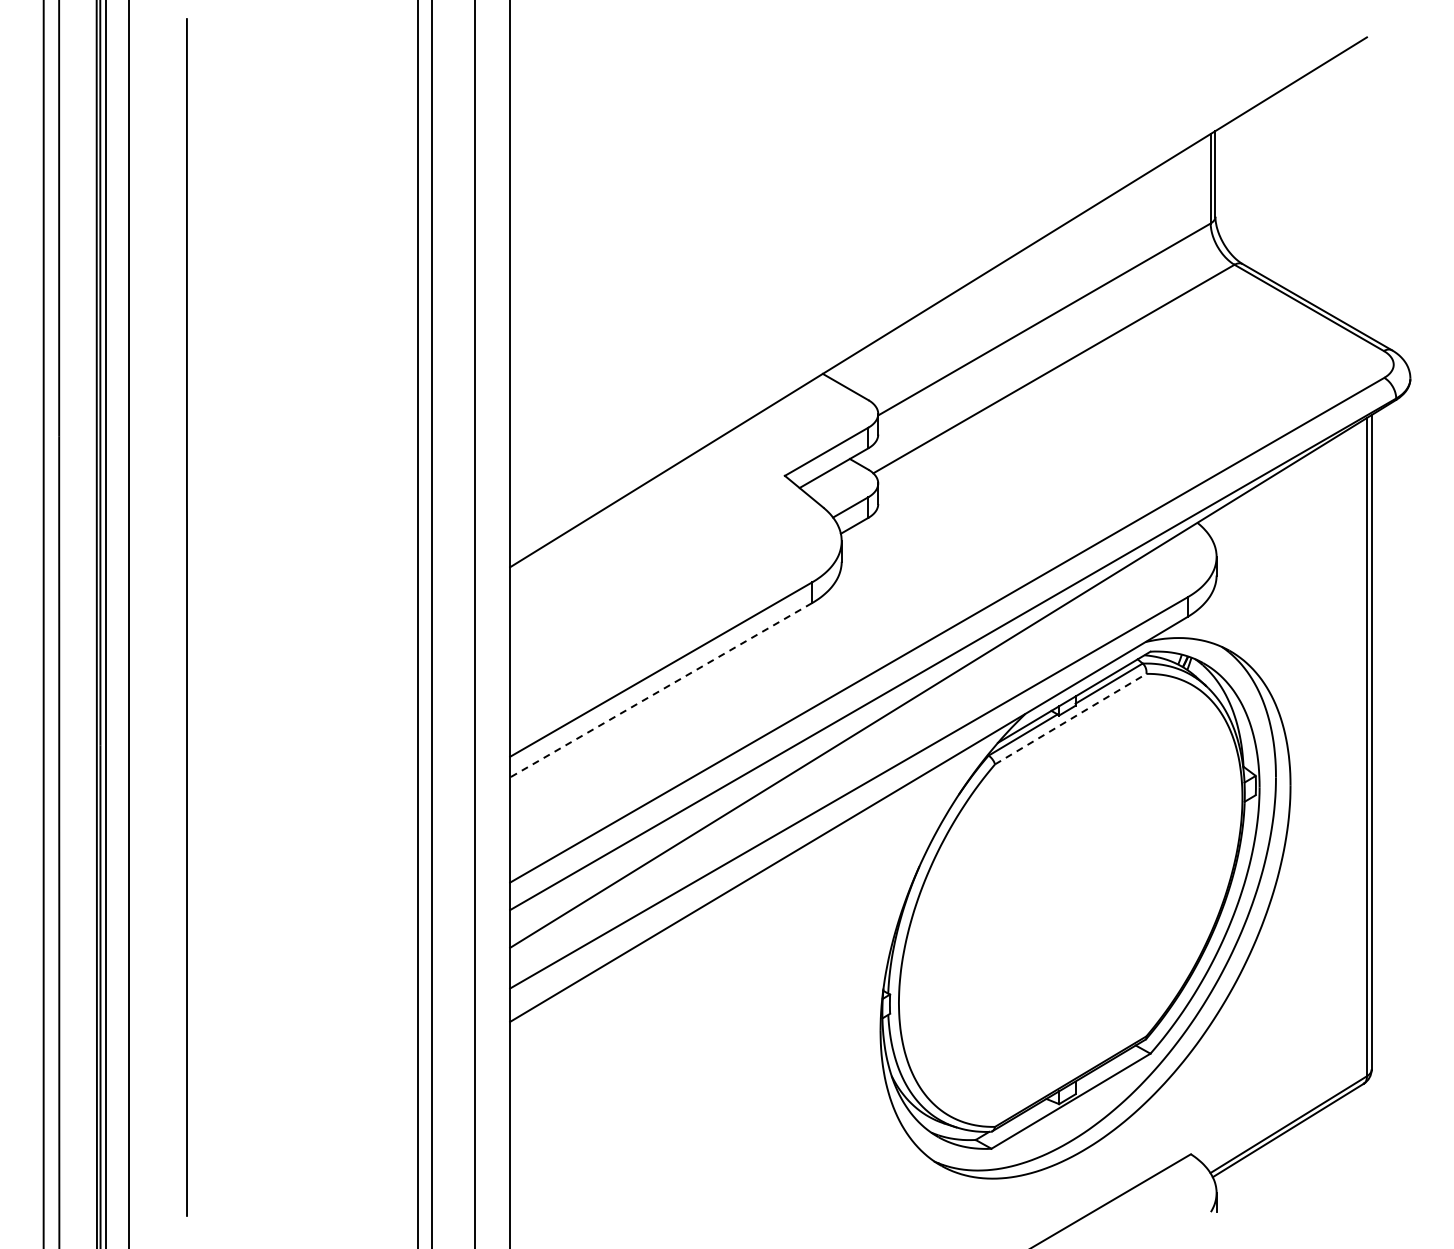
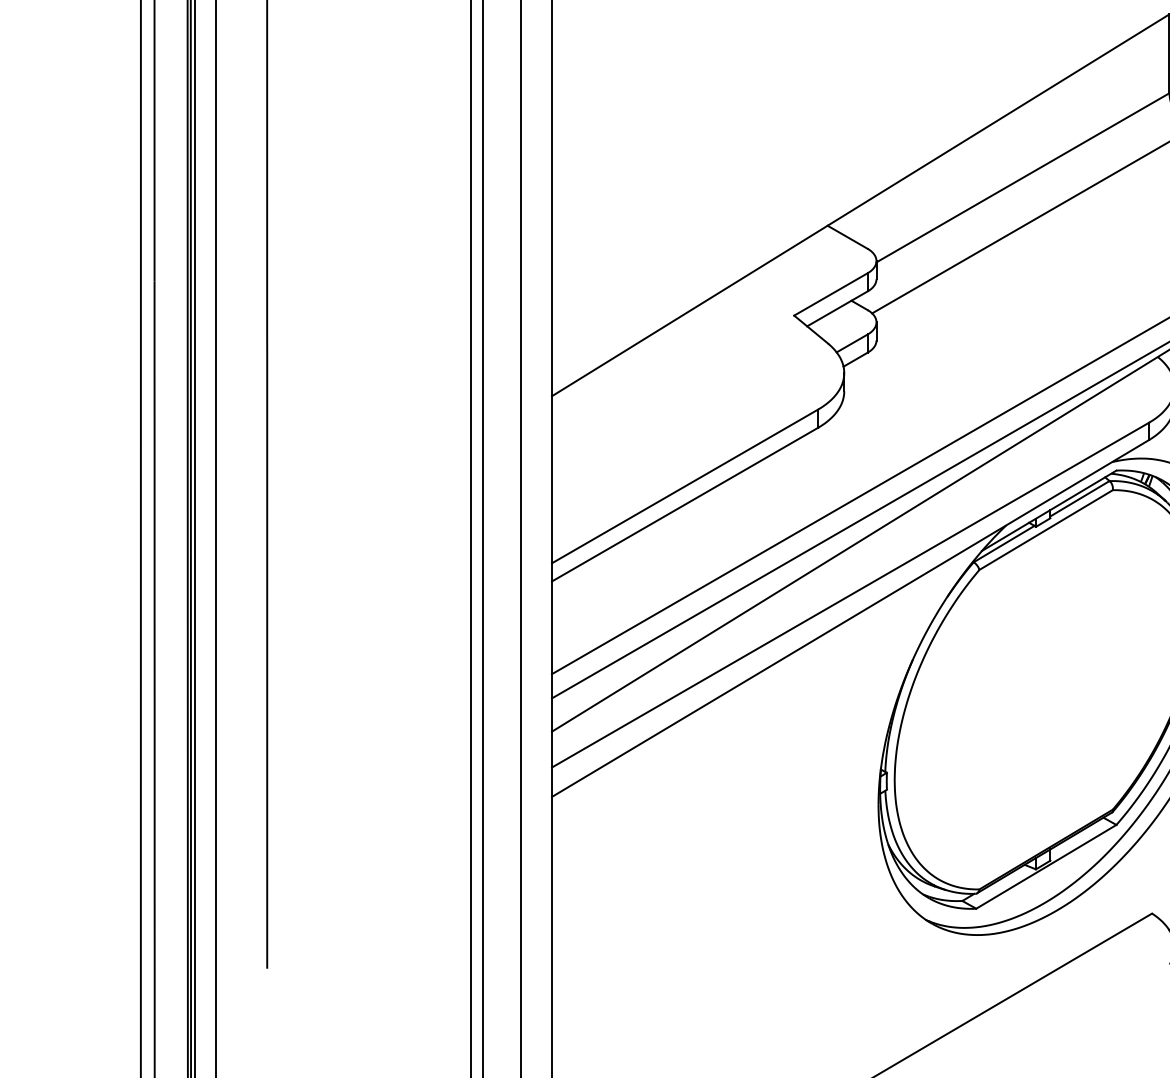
line: (660, 690) -> (684, 504), dashed -> solid
line: (1071, 718) -> (1046, 529), dashed -> solid

